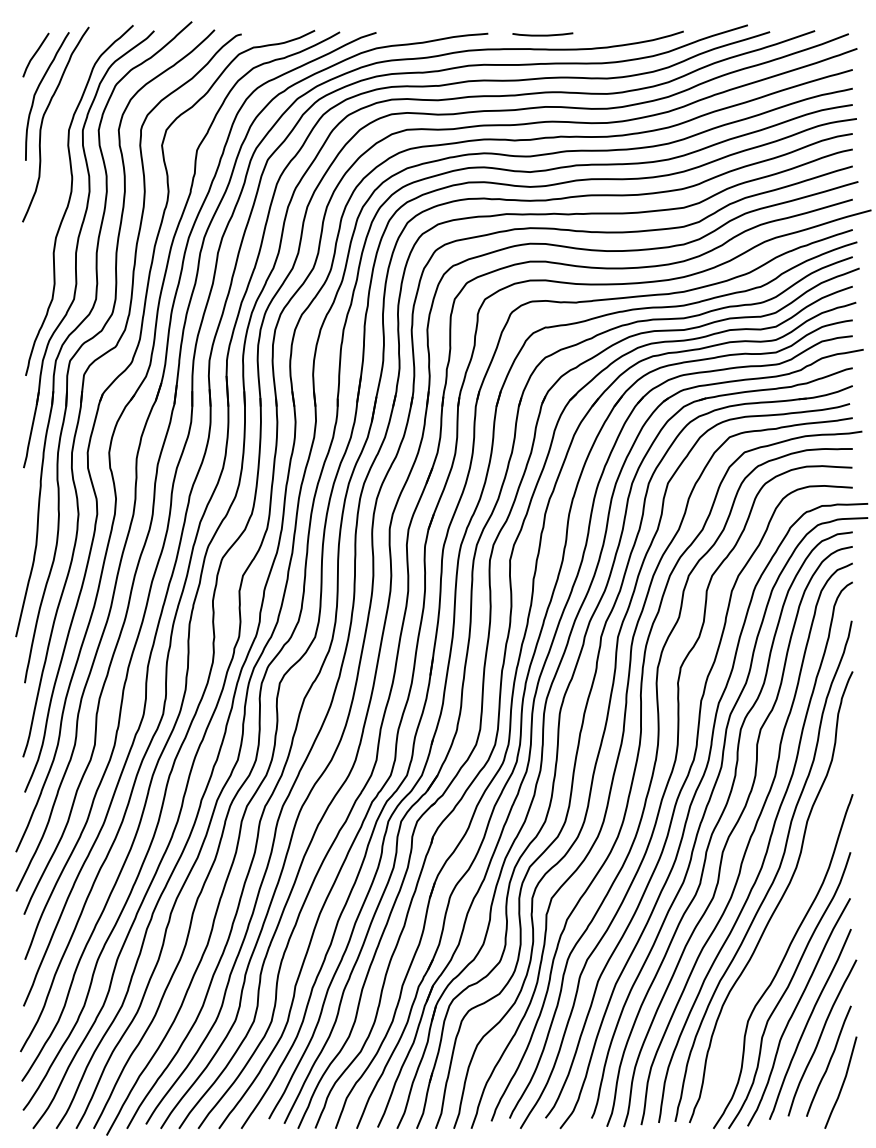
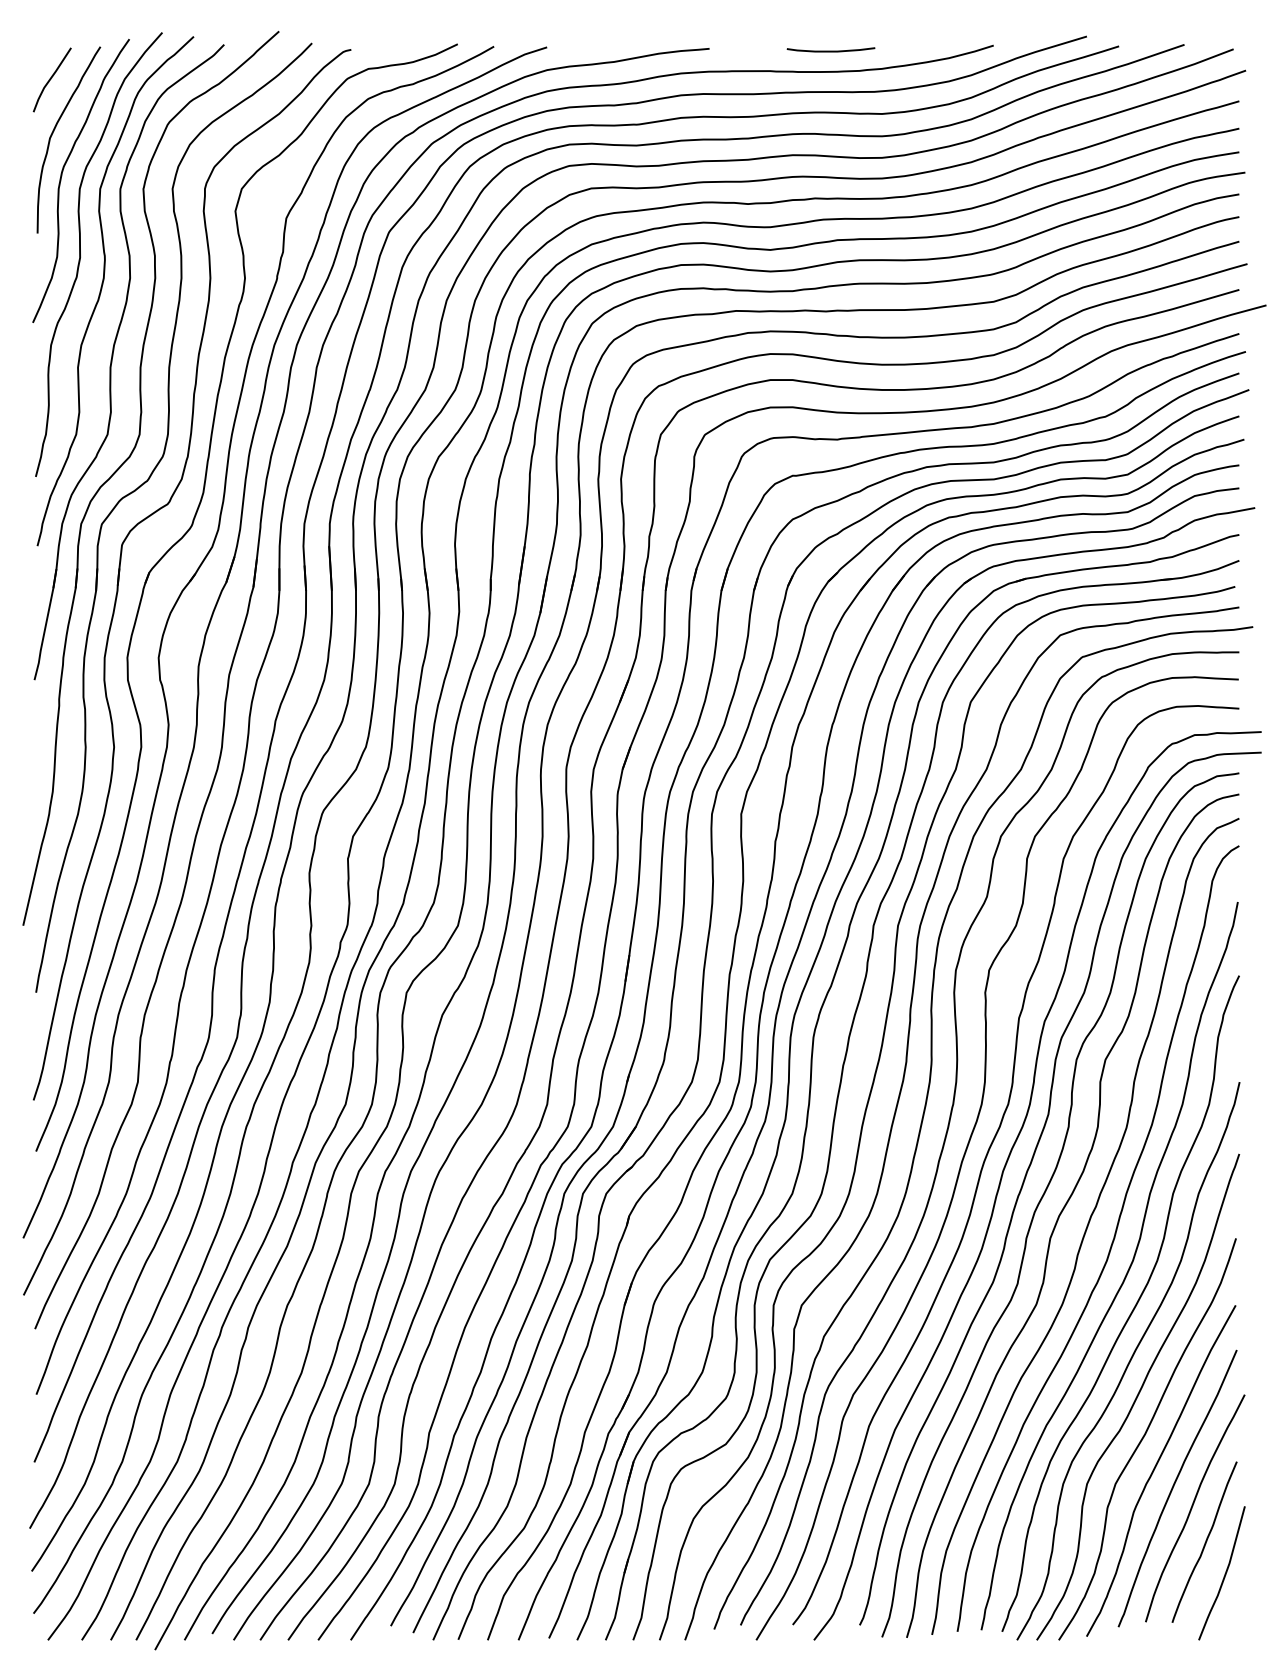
curve: (542, 34) -> (830, 49), moved
curve: (56, 175) -> (82, 254), added
curve: (776, 936) -> (1128, 1360), added

